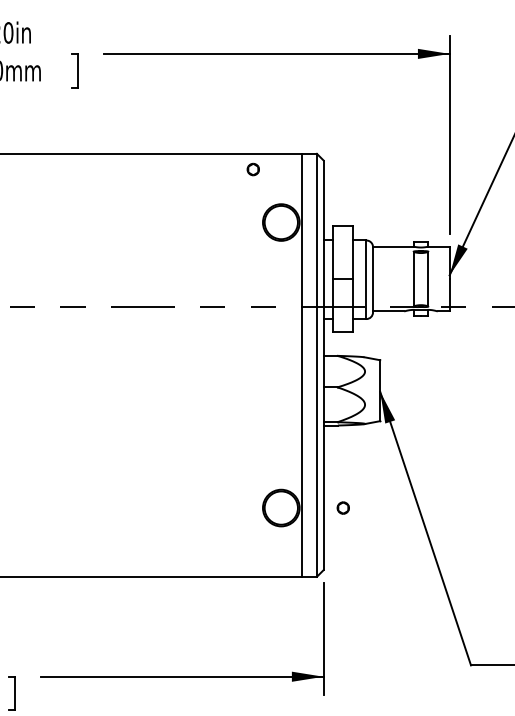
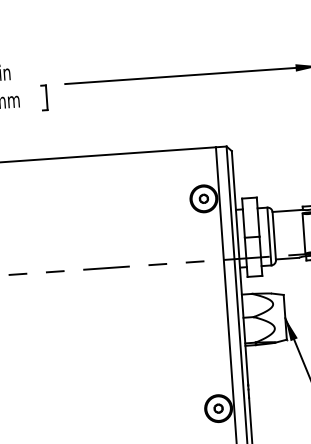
part: (252, 169) -> (203, 198), moved
part: (342, 507) -> (217, 408), moved

